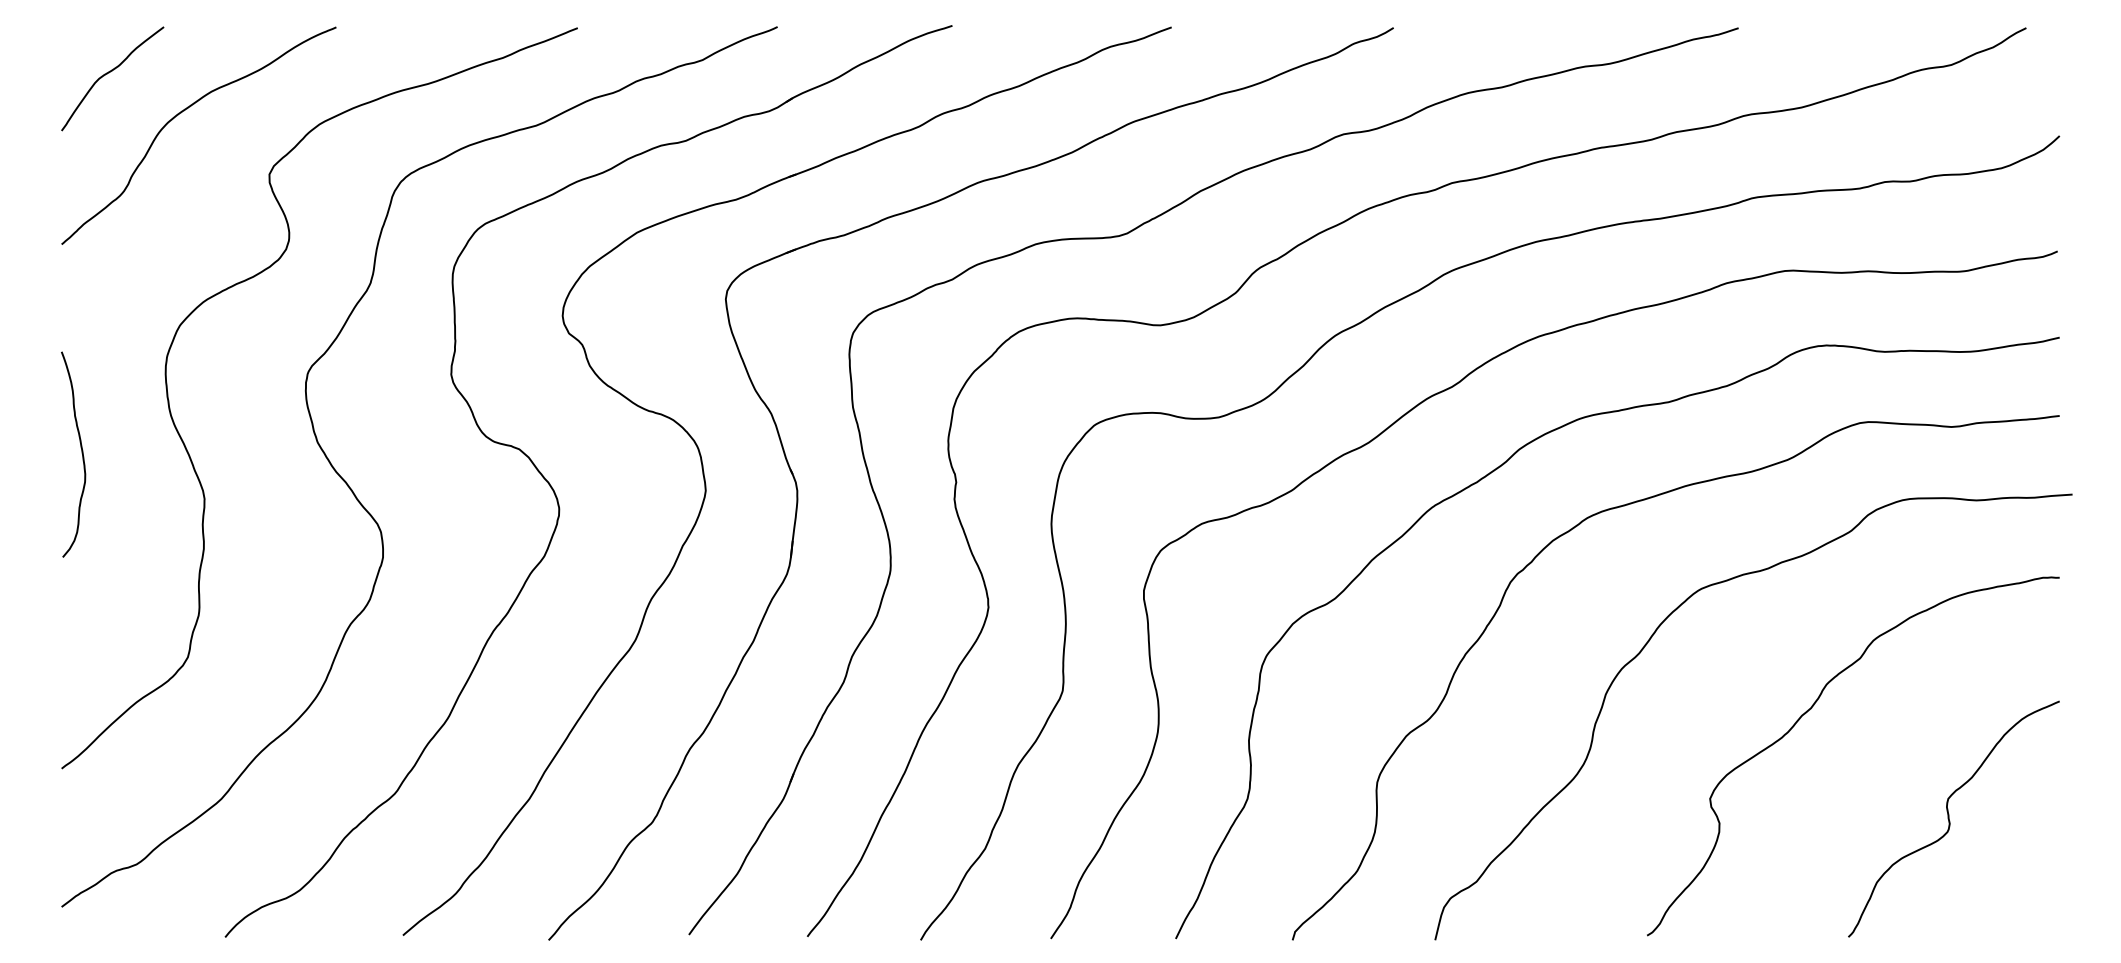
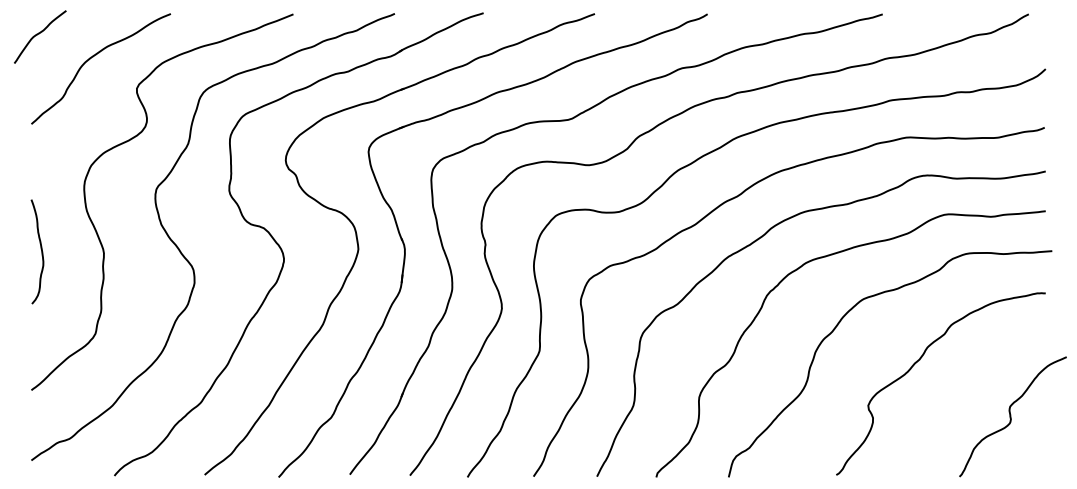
curve: (111, 73) -> (39, 34), moved
curve: (79, 449) -> (40, 249), moved
curve: (1950, 818) -> (1011, 416), moved

